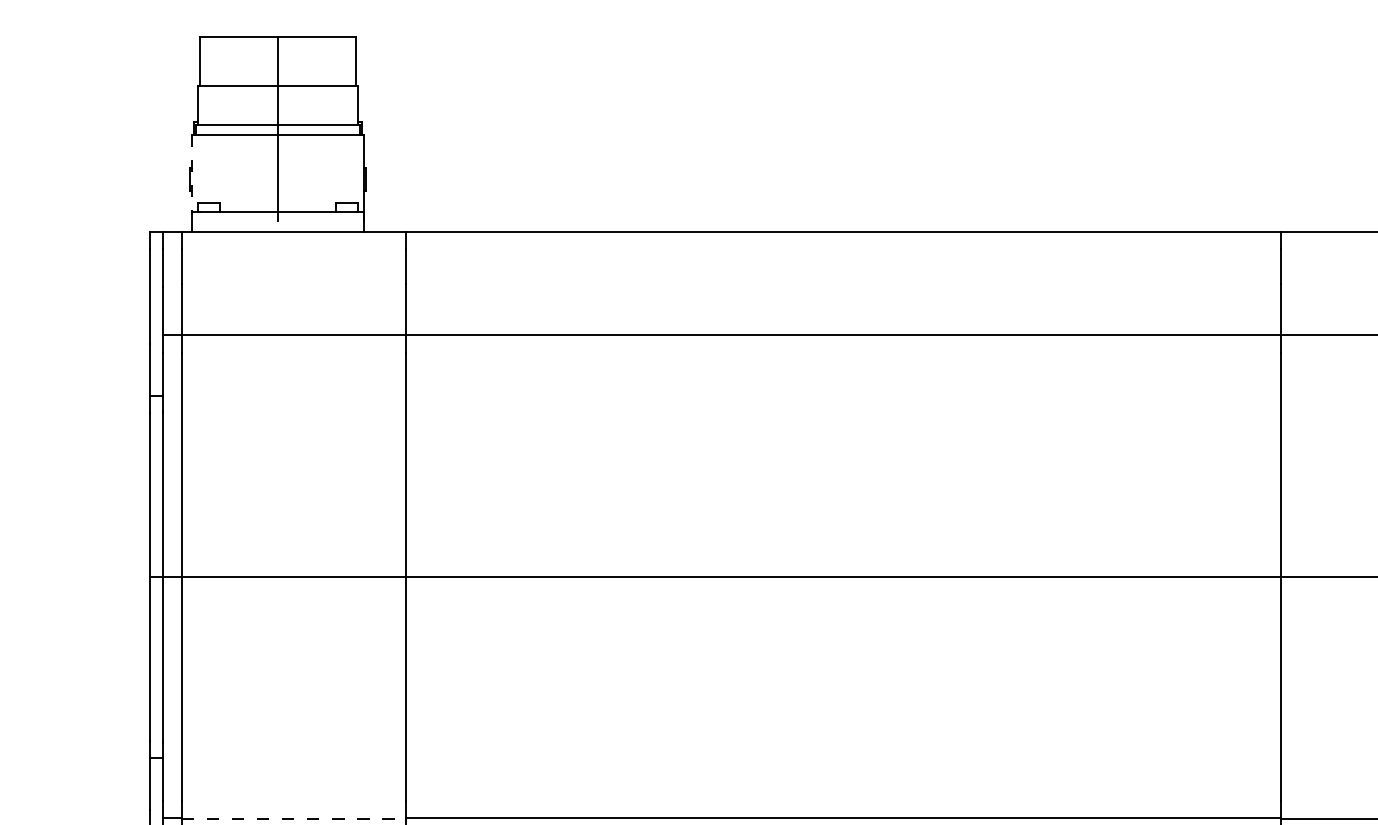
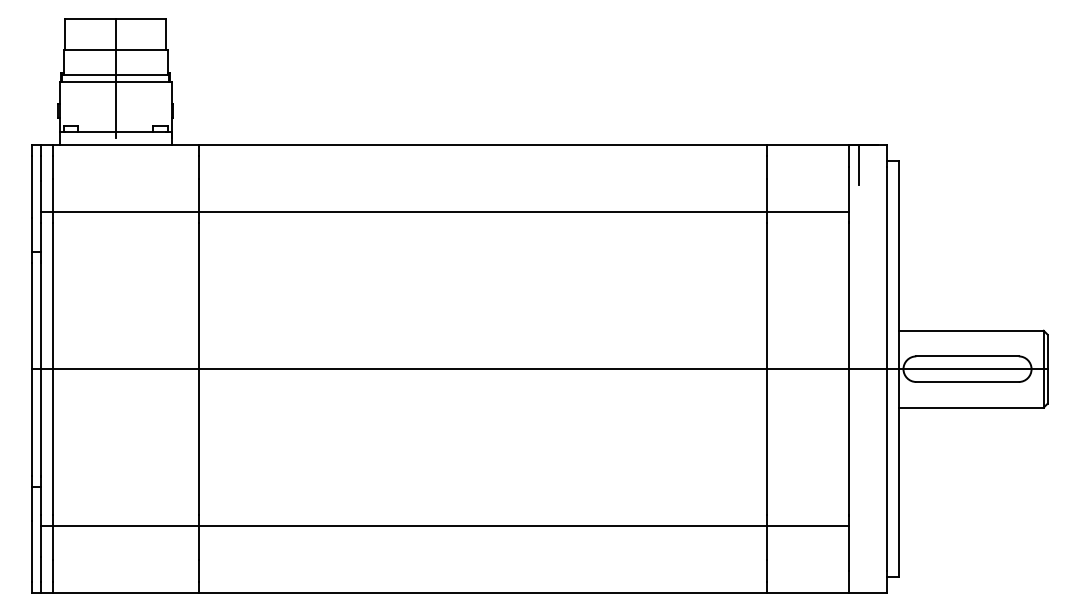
line: (191, 174) -> (59, 107), dashed -> solid
line: (294, 818) -> (126, 526), dashed -> solid

